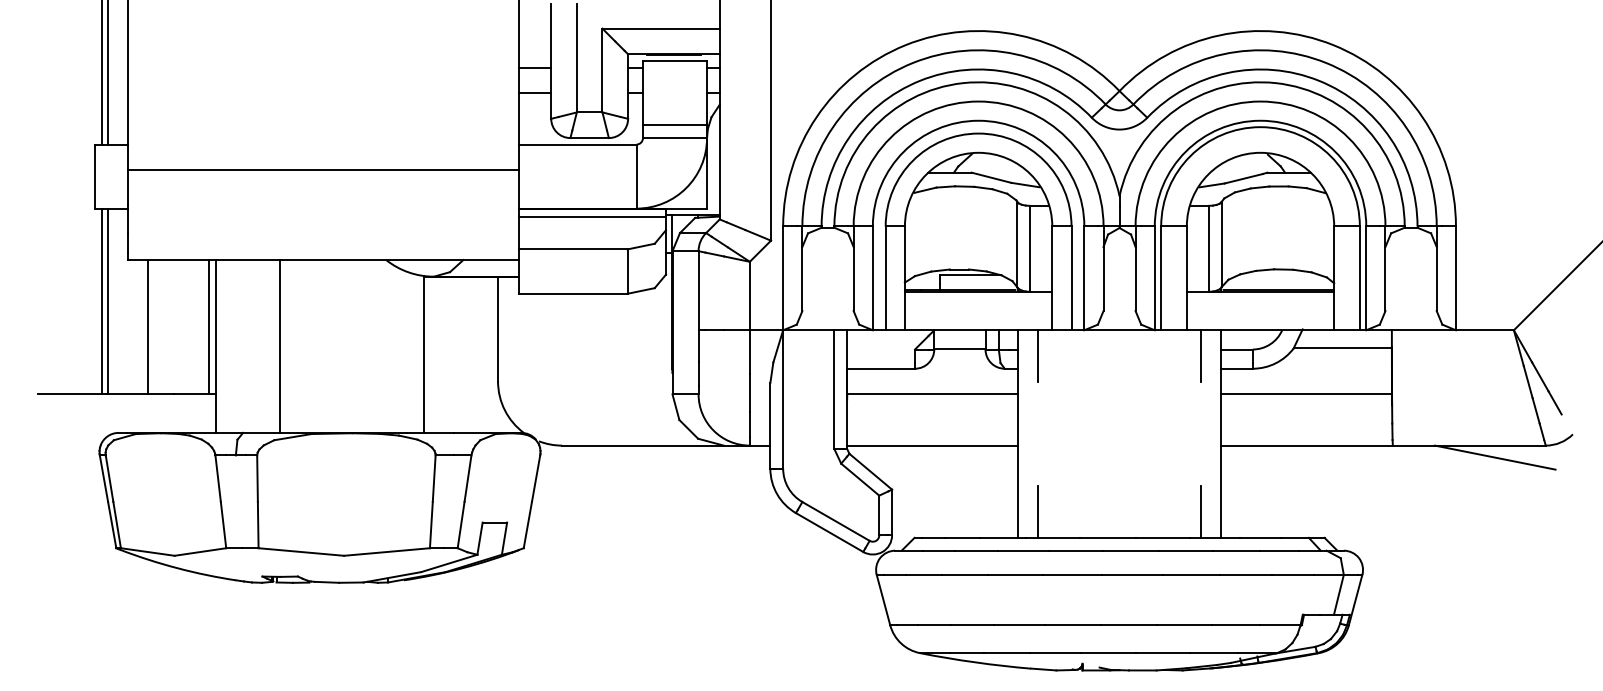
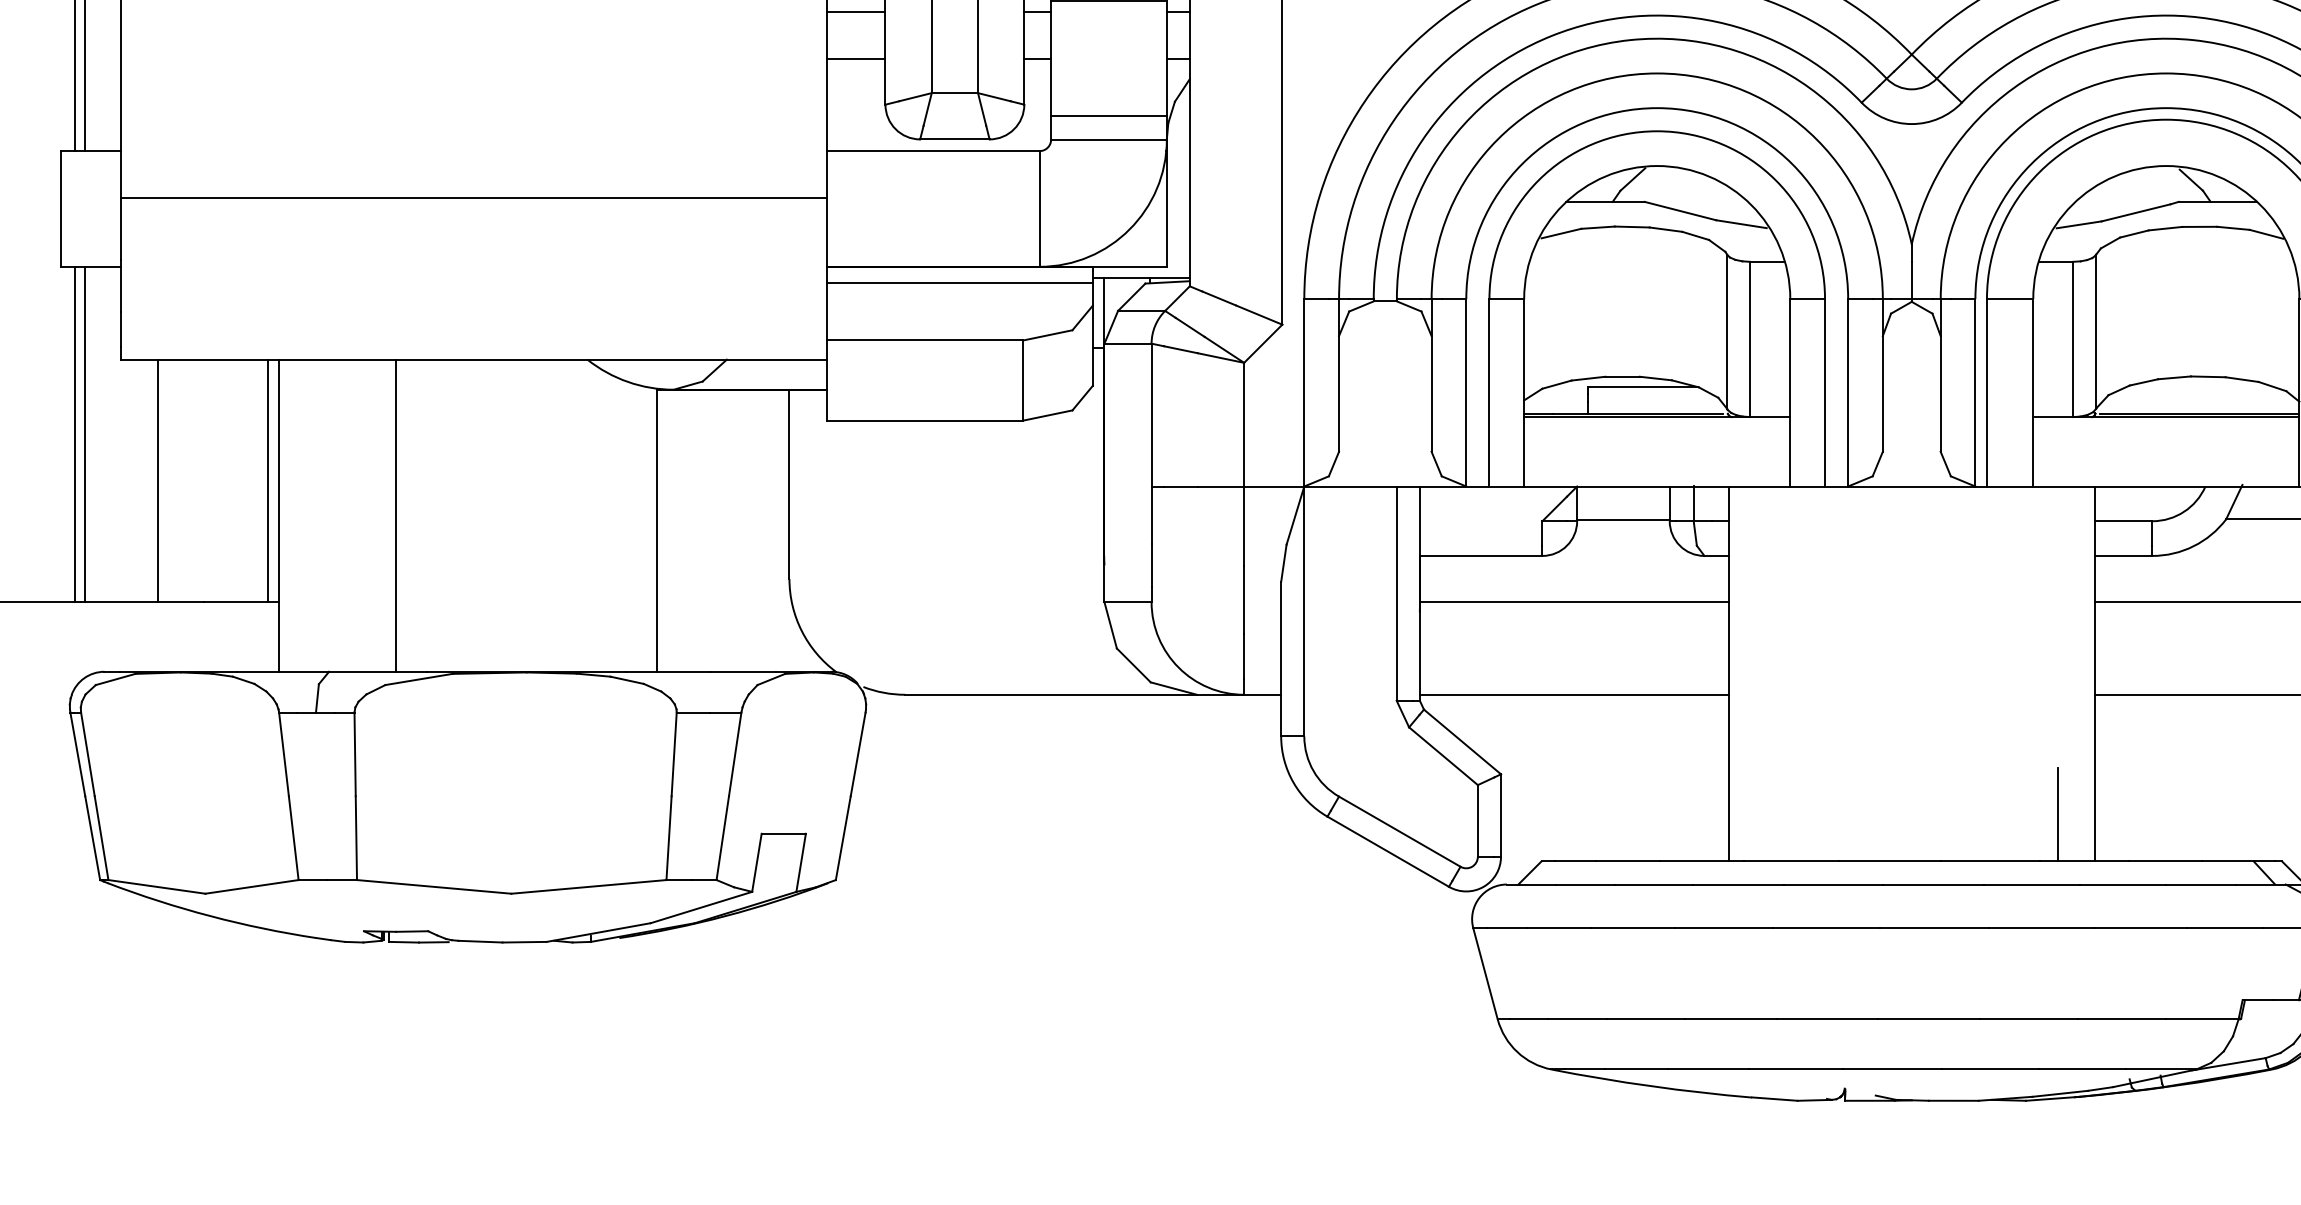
line: (1038, 356) -> (1765, 533), removed
line: (1200, 356) -> (2057, 533), removed
line: (1038, 511) -> (1765, 813), removed

